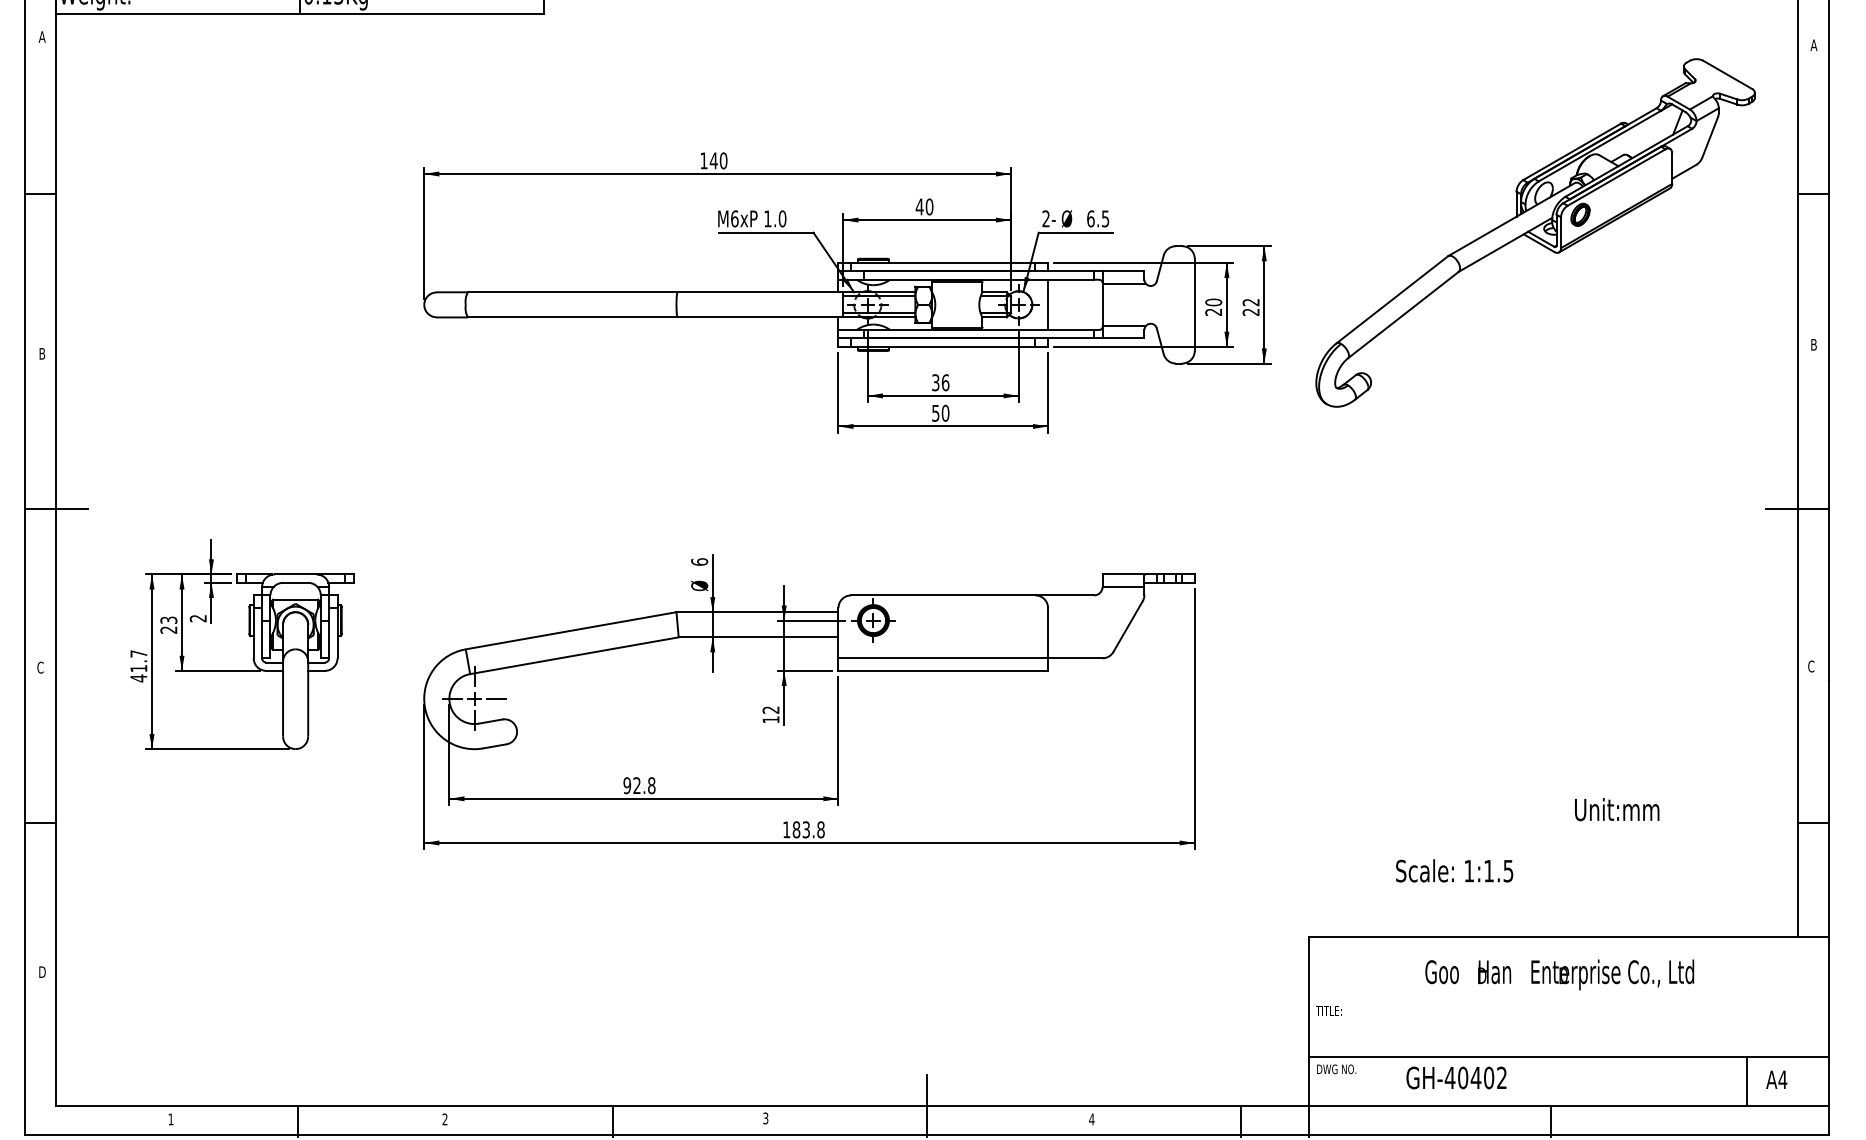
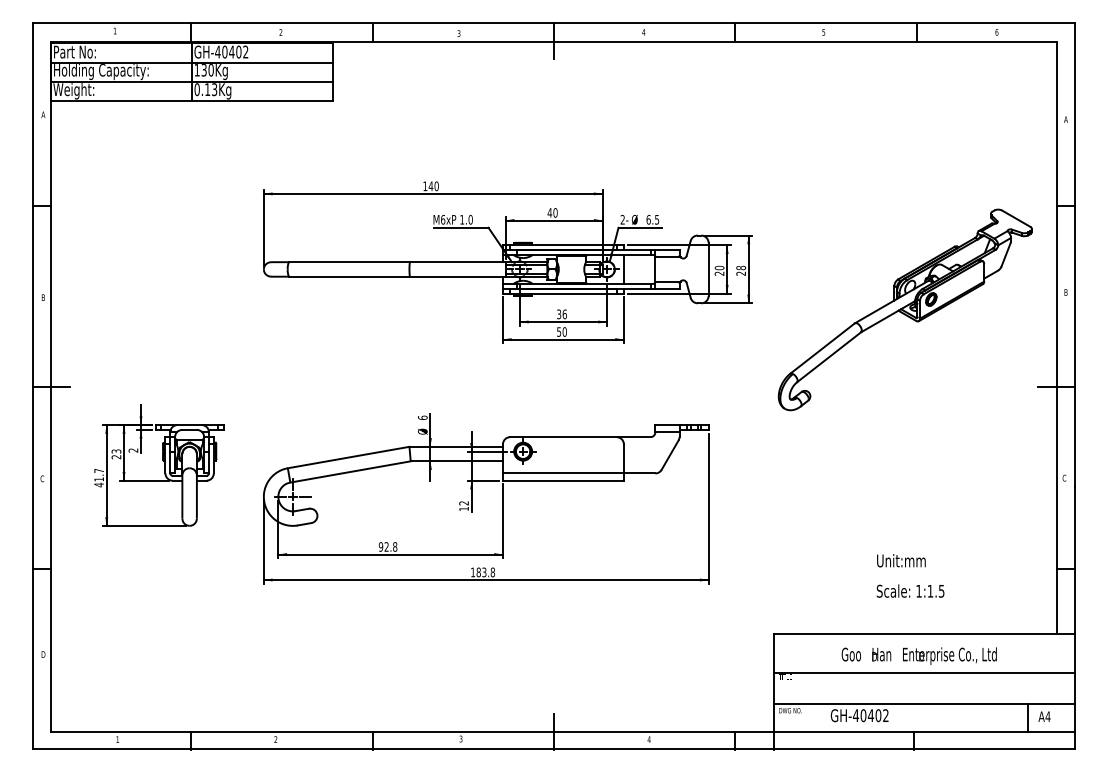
part: (1534, 232) -> (904, 309), moved
text: (1250, 301) -> (740, 267), 22 -> 28
text: (1617, 809) -> (901, 560), moved
text: (1454, 869) -> (910, 590), moved
line: (1568, 1003) -> (924, 672), added

